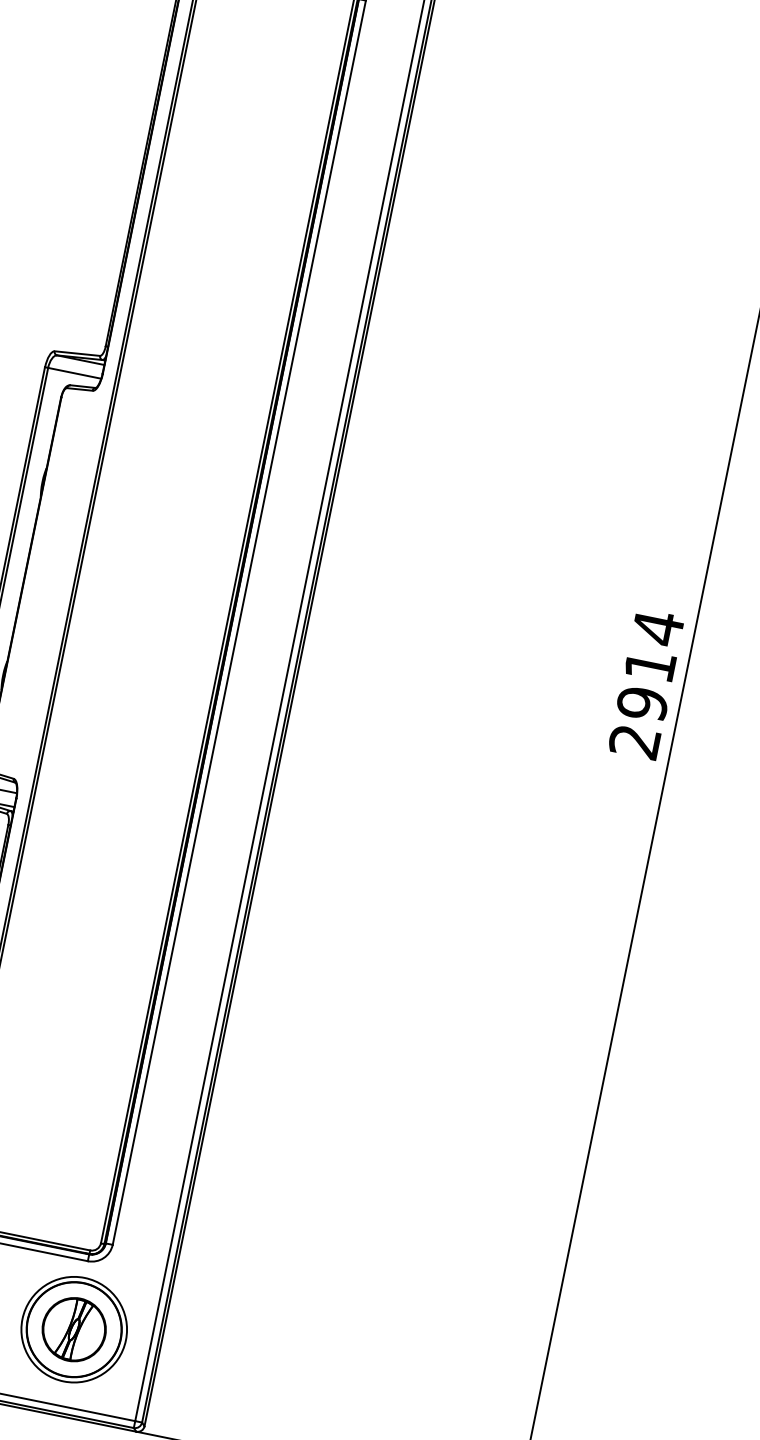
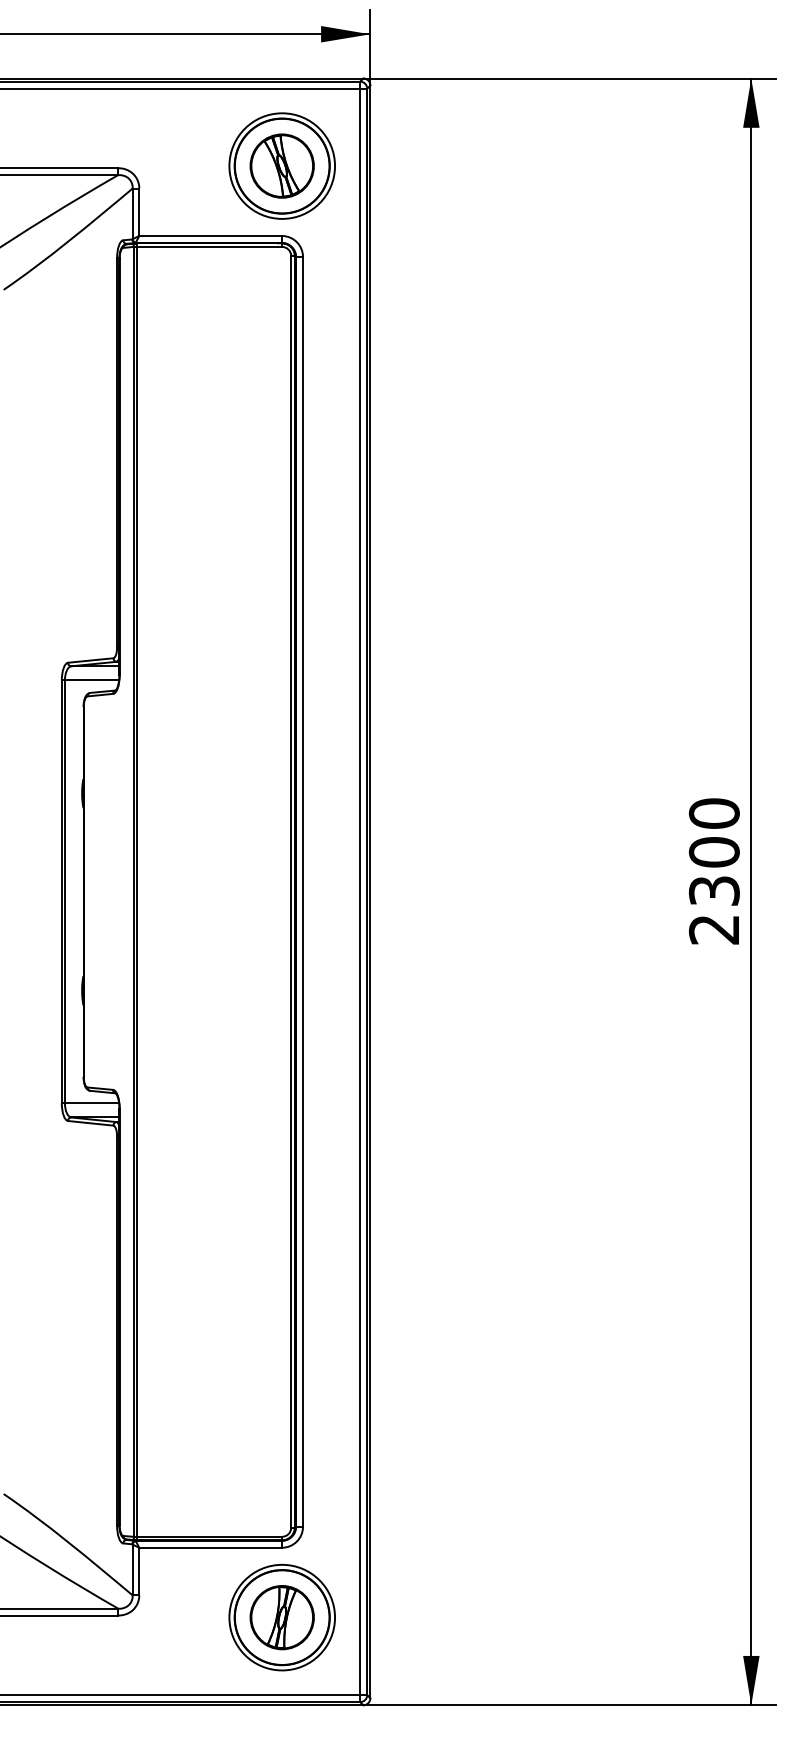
text: (649, 664) -> (713, 851), 2914 -> 2300

